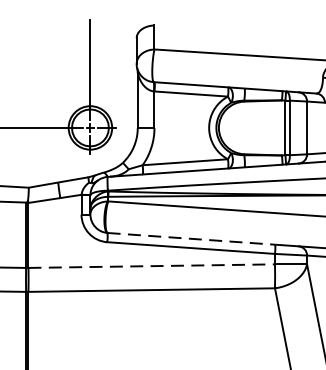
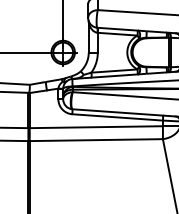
line: (192, 238) -> (118, 112), dashed -> solid
line: (152, 266) -> (96, 127), dashed -> solid

